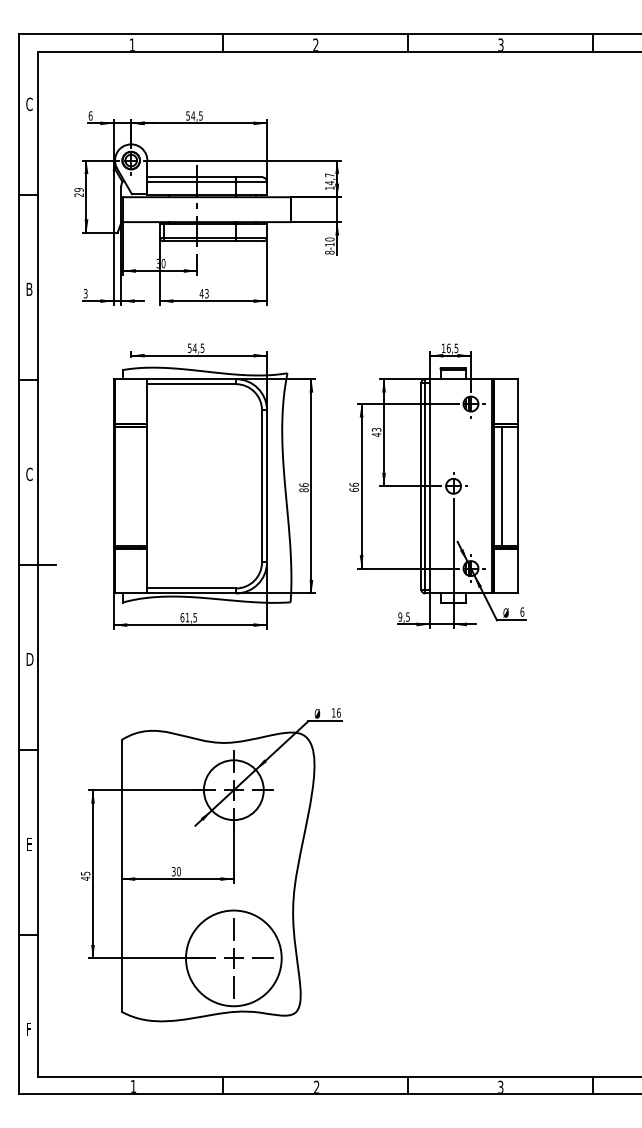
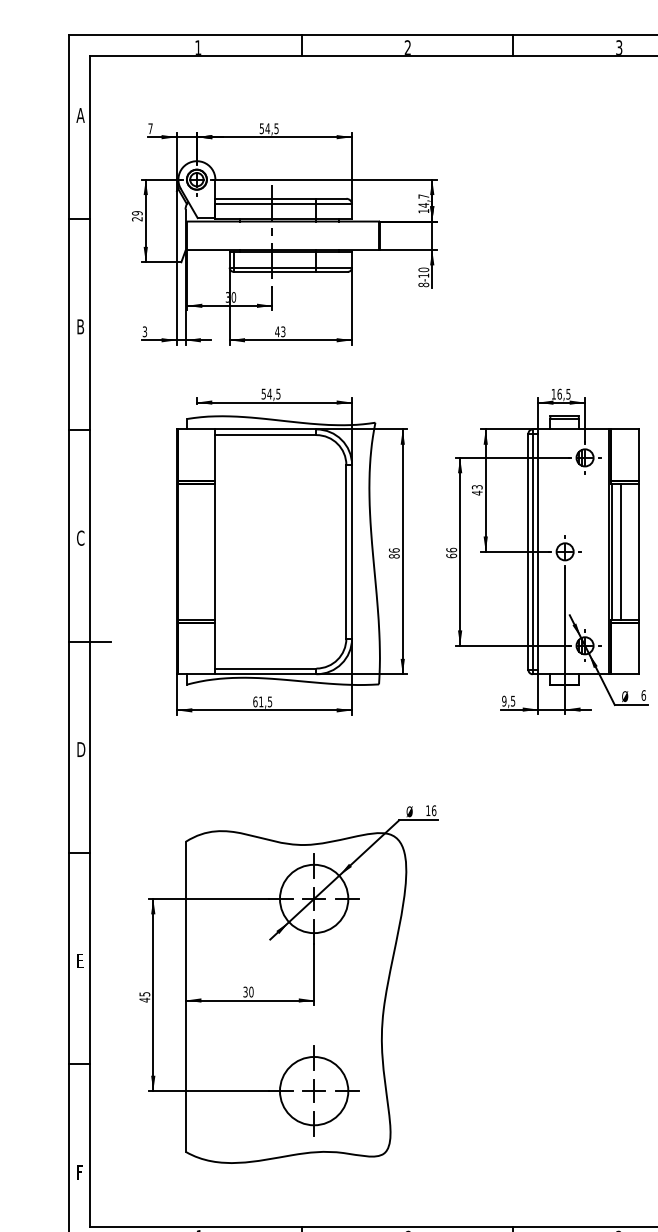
text: (28, 104) -> (79, 115), C -> A
text: (90, 115) -> (150, 128), 6 -> 7
circle: (233, 958) -> (313, 1091), size x0.62

